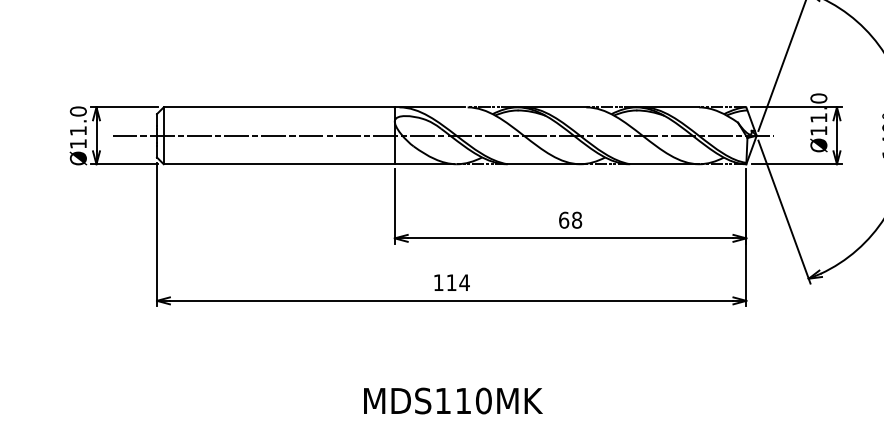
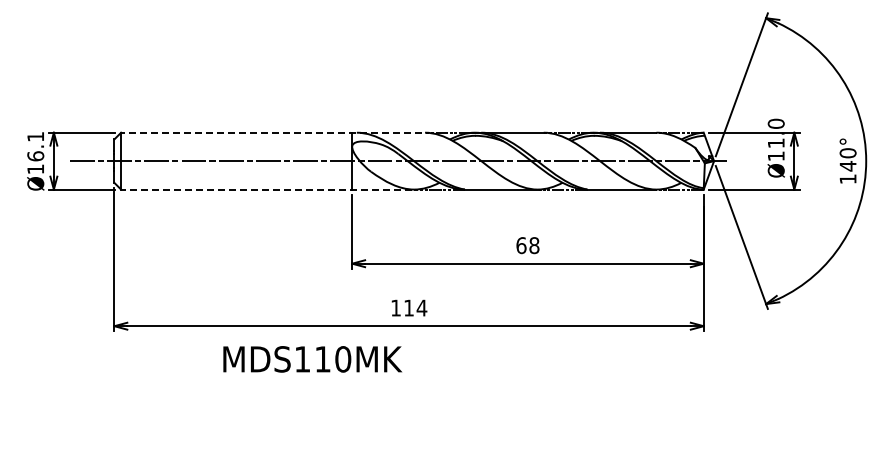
line: (314, 107) -> (271, 132), solid -> dashed
text: (78, 121) -> (35, 146), Ø11.0 -> Ø16.1
line: (308, 164) -> (265, 189), solid -> dashed
text: (453, 401) -> (312, 359), moved

